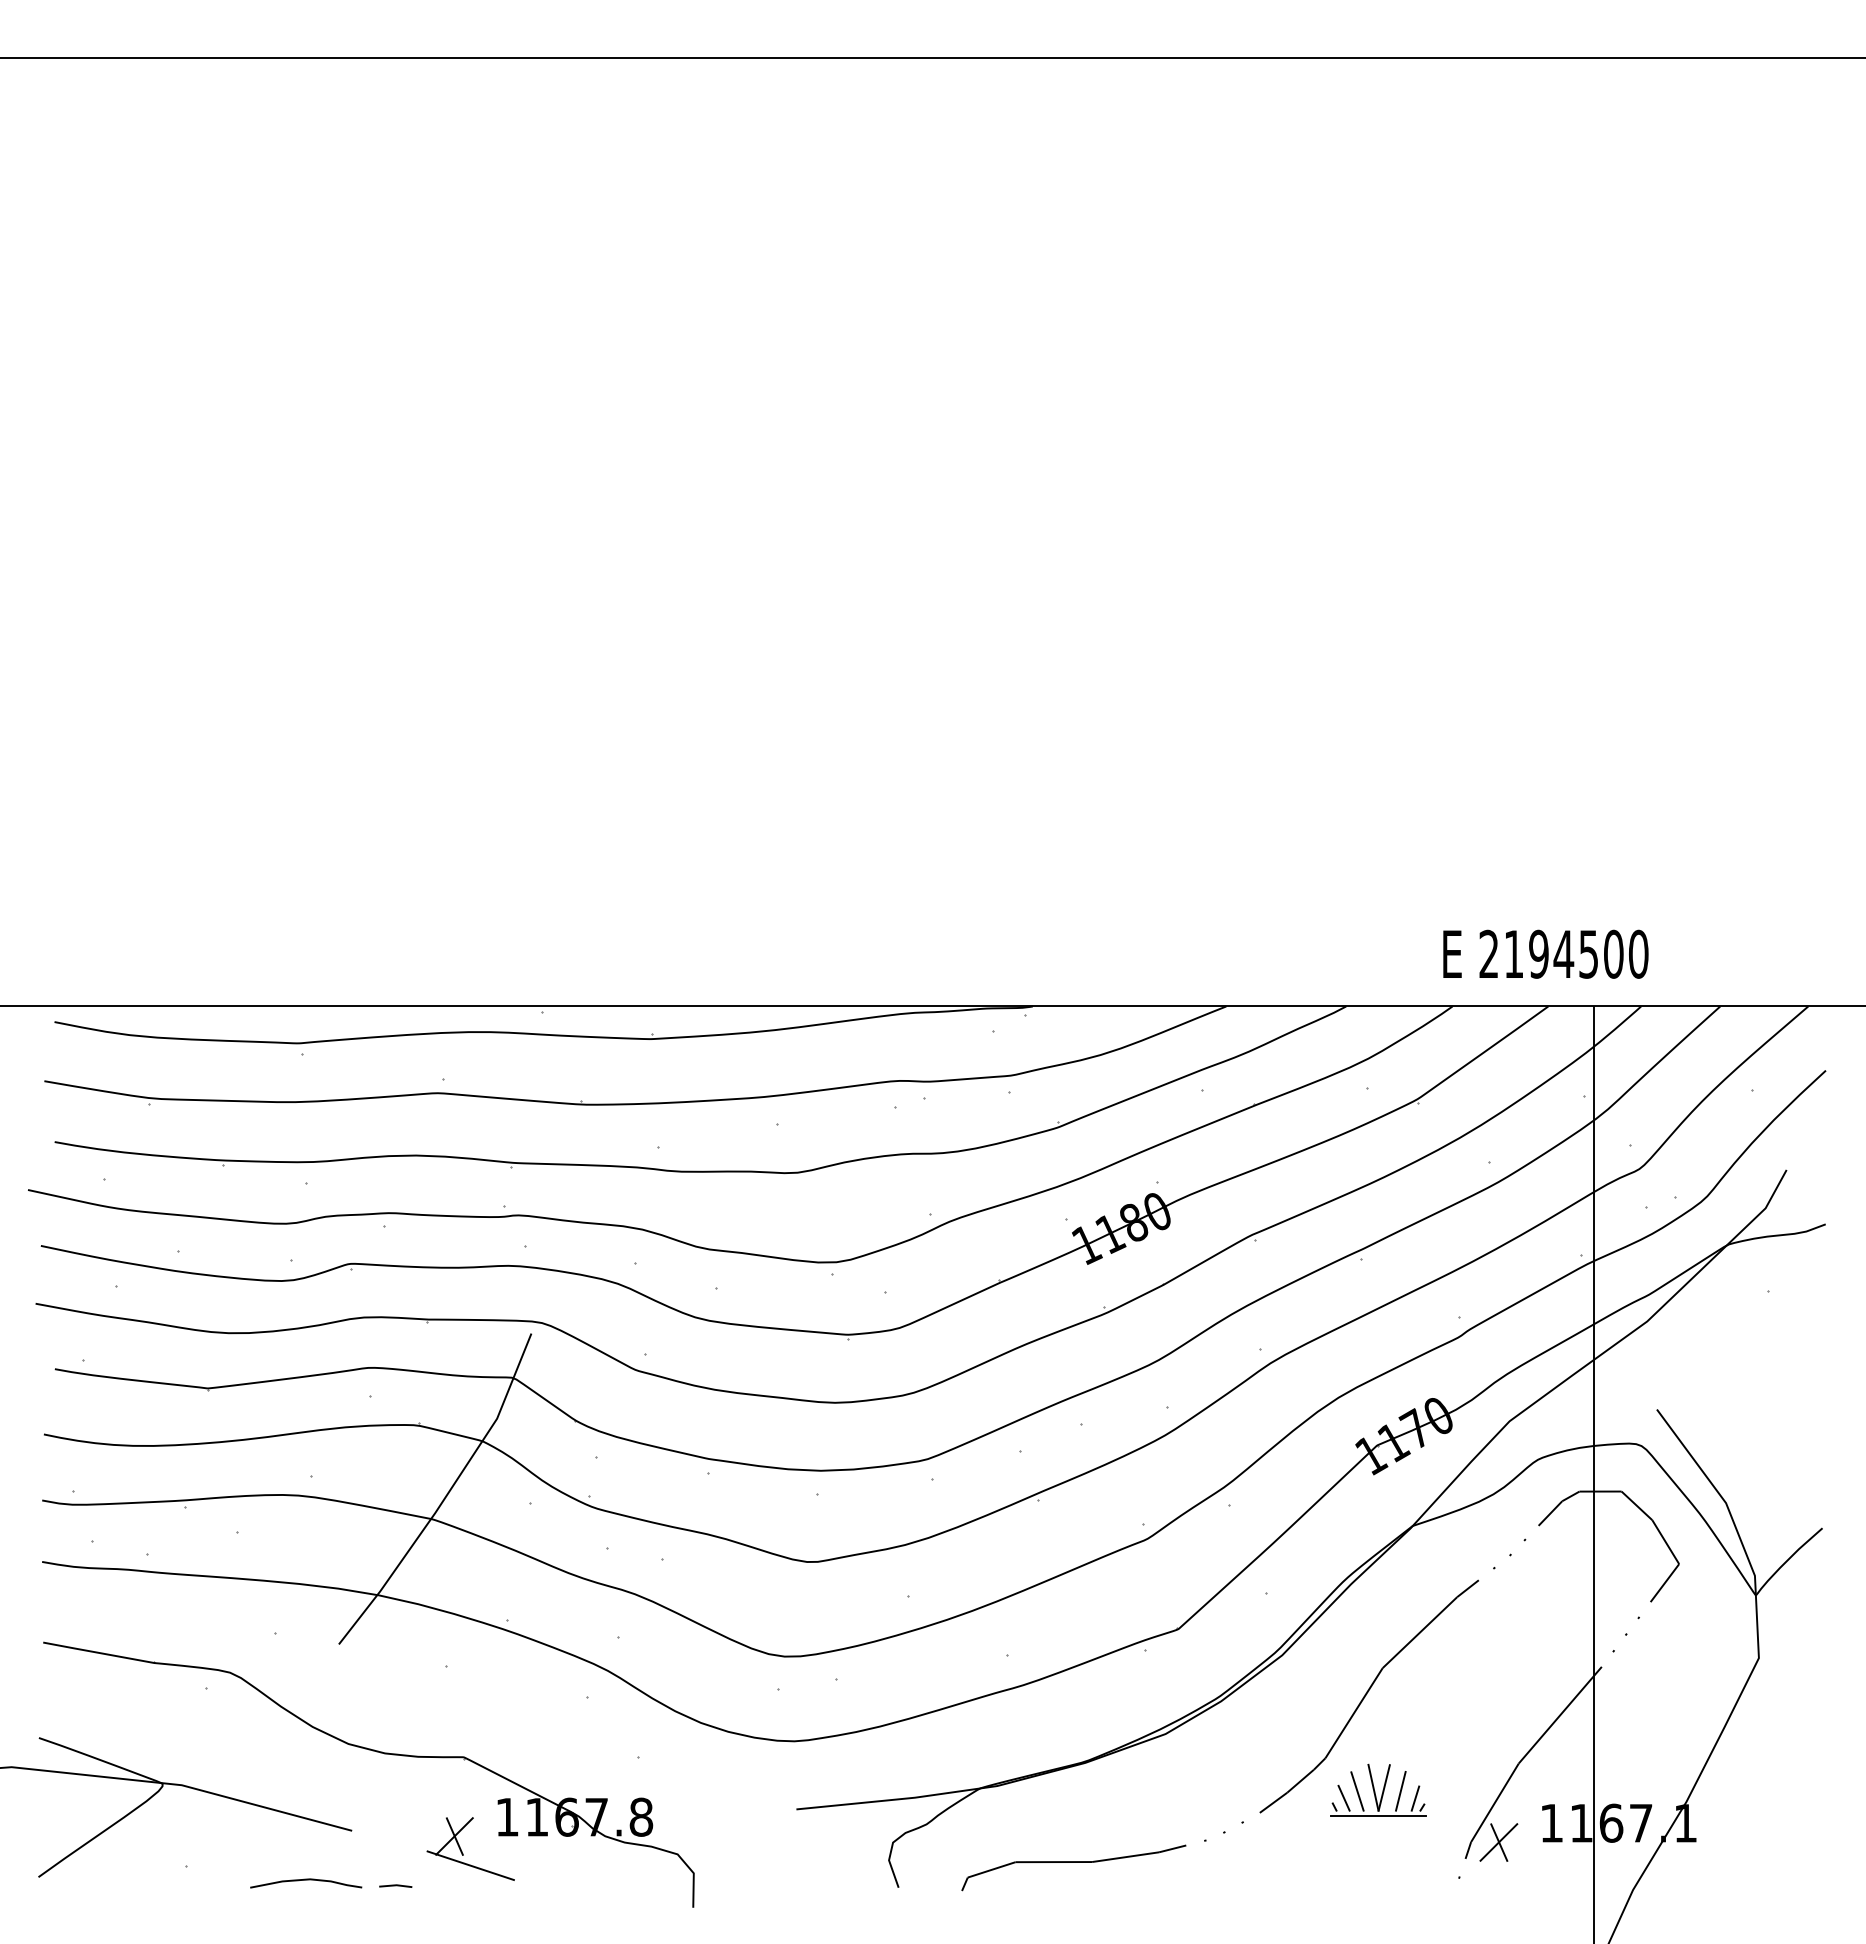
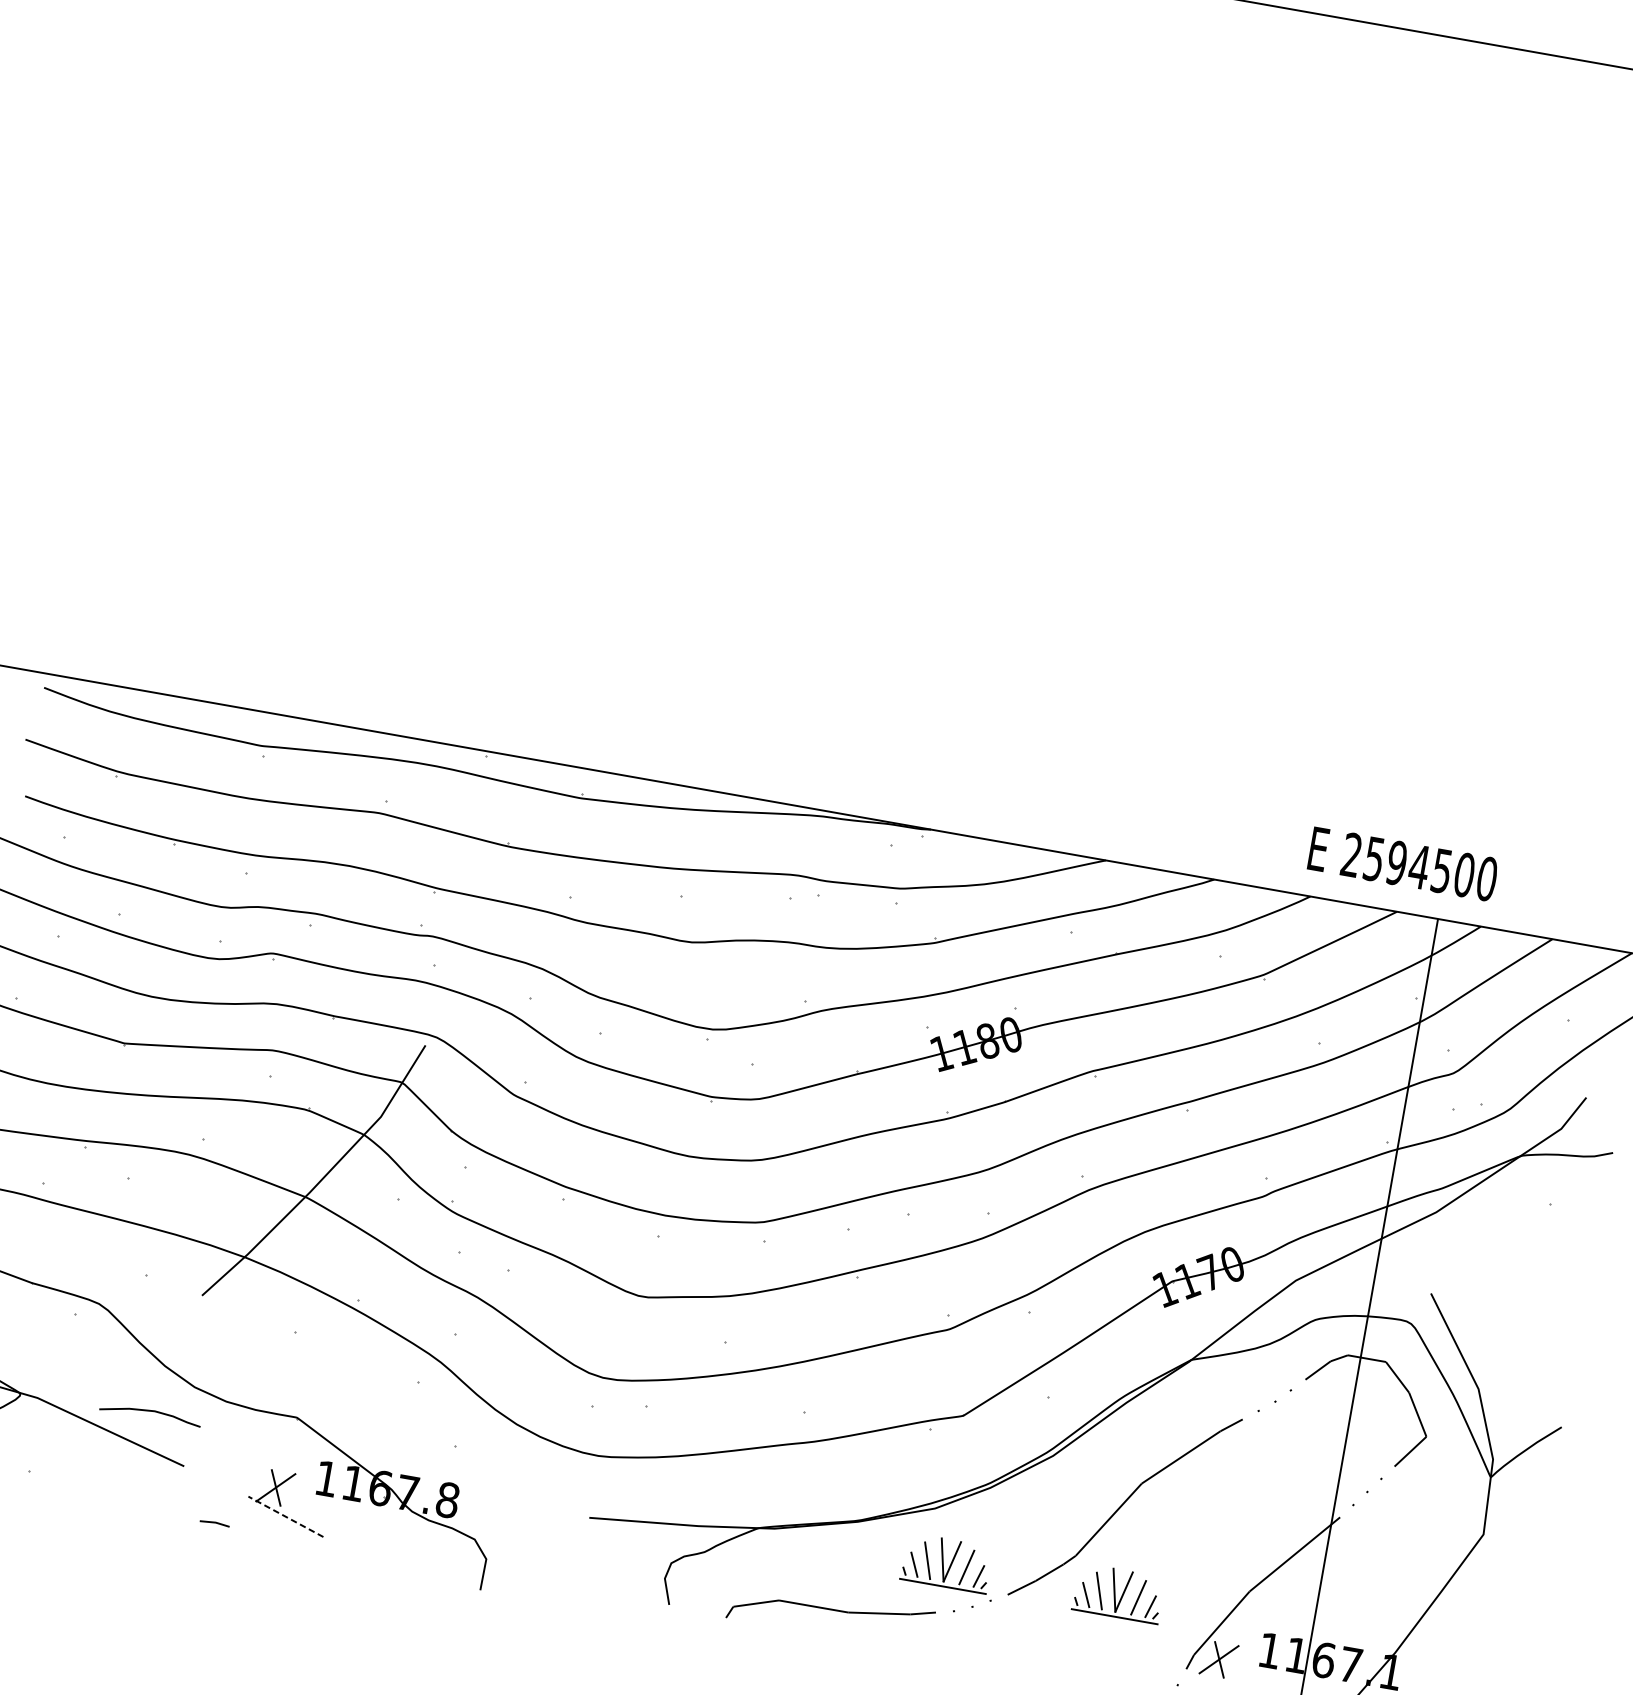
text: (1513, 954) -> (1373, 859), 2194500 -> 2594500
part: (1188, 1789) -> (946, 1562), added
line: (470, 1865) -> (285, 1516), solid -> dashed
curve: (306, 1880) -> (151, 1411), moved

